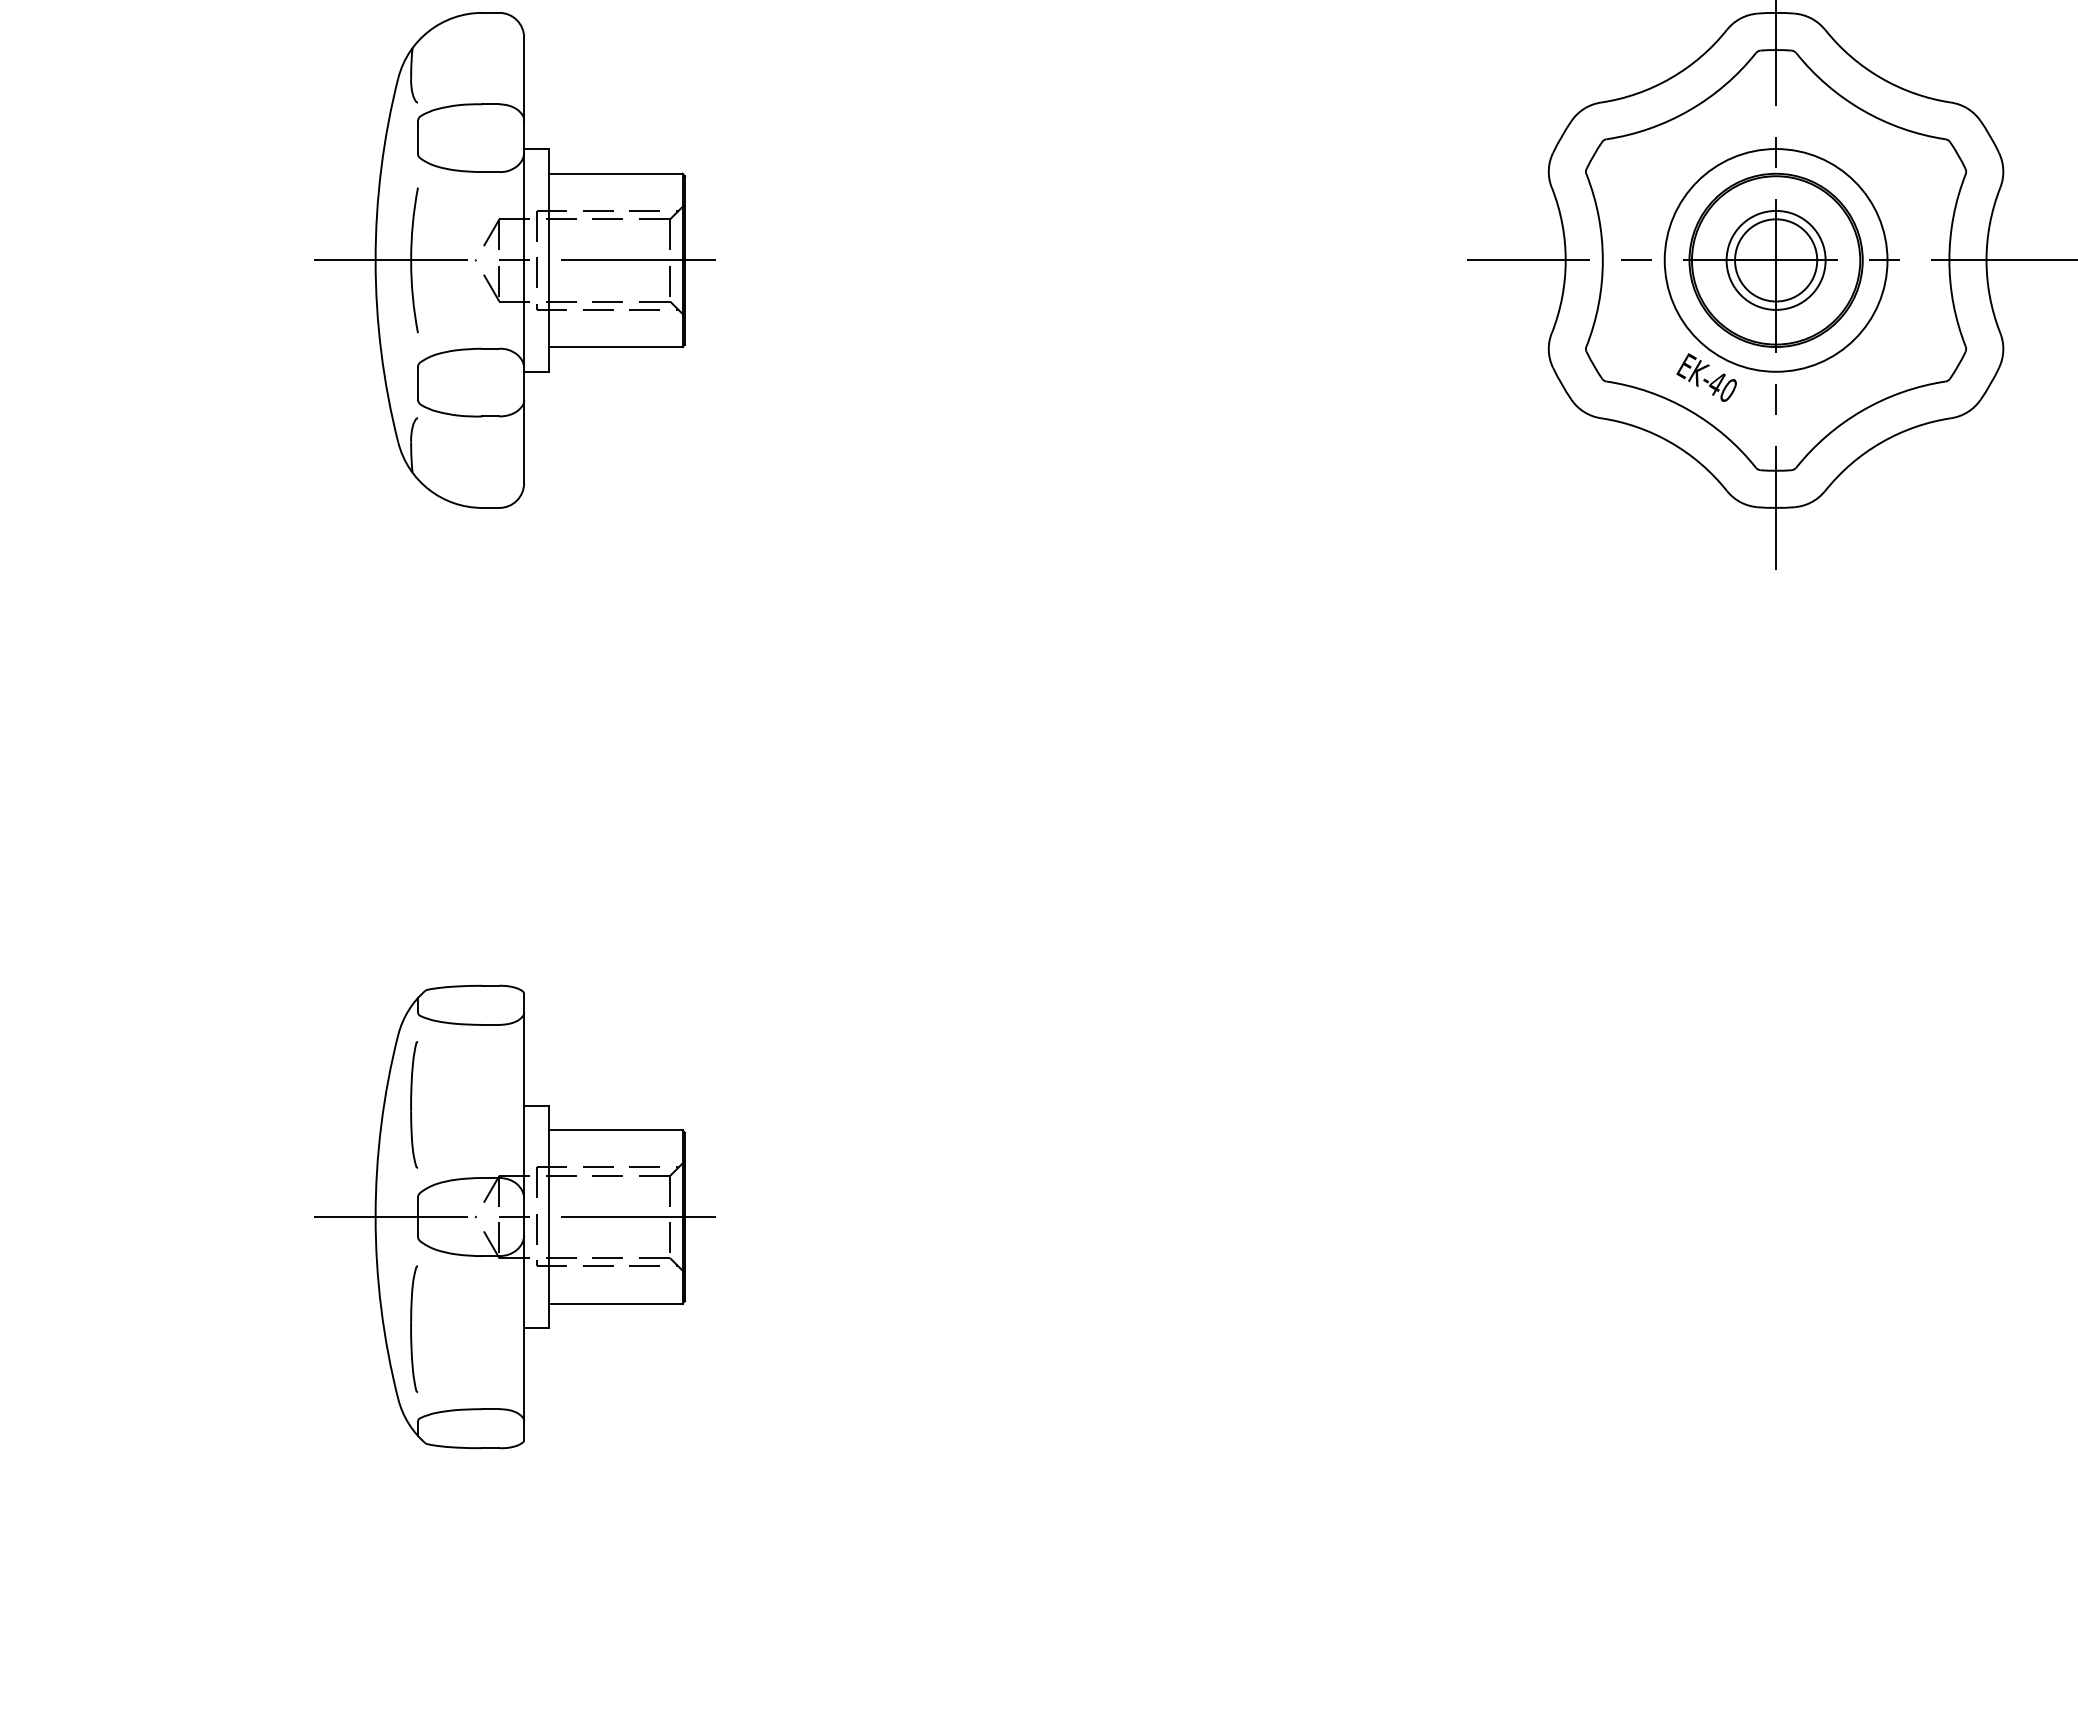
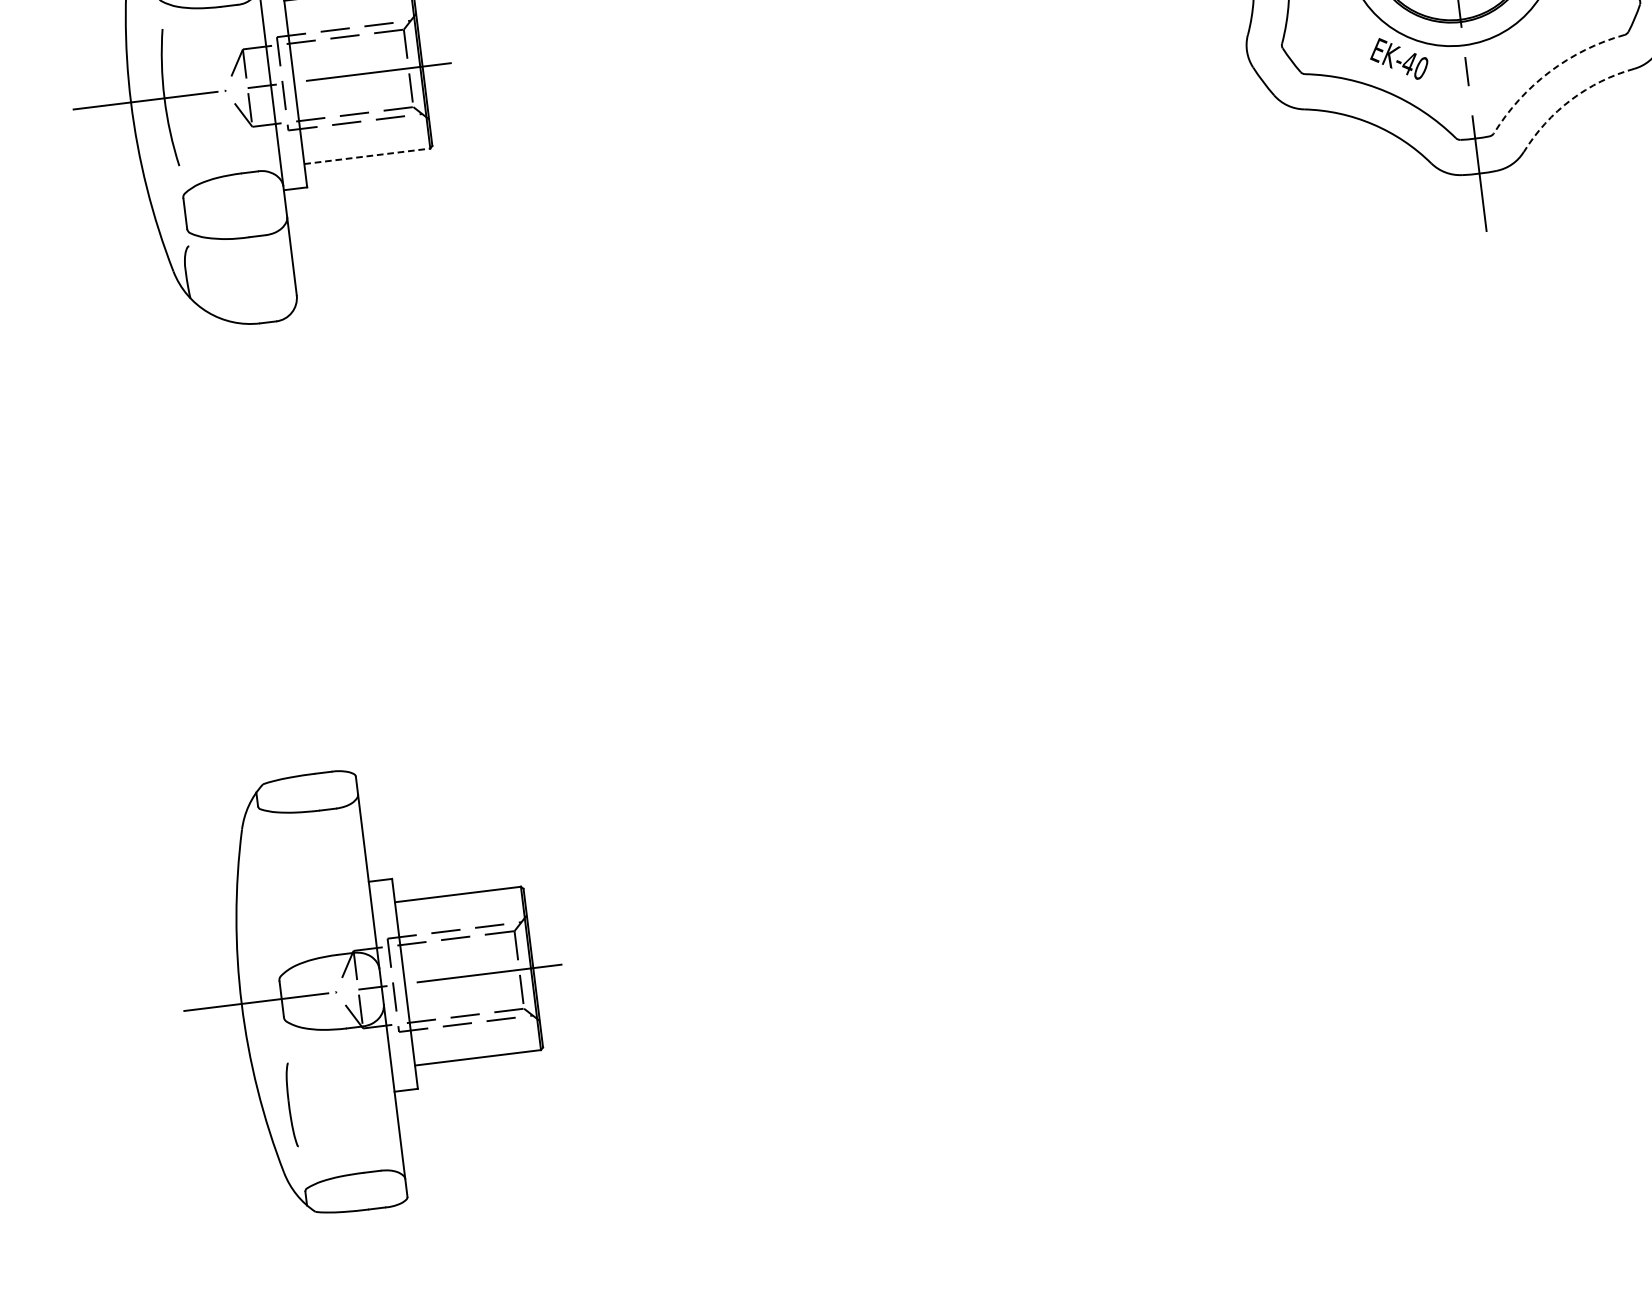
line: (615, 347) -> (367, 156), solid -> dashed
arc: (1862, 410) -> (1549, 71), solid -> dashed
arc: (1881, 442) -> (1571, 99), solid -> dashed
part: (413, 1104) -> (264, 893), removed
part: (414, 1328) -> (291, 1104), size x0.7

